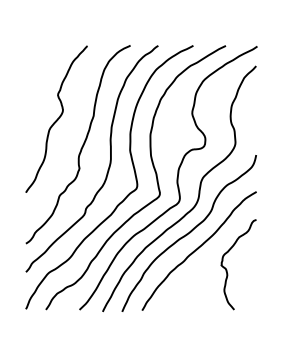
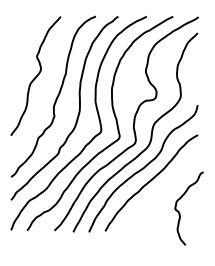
curve: (227, 269) -> (180, 212), moved

